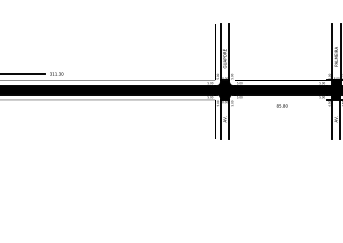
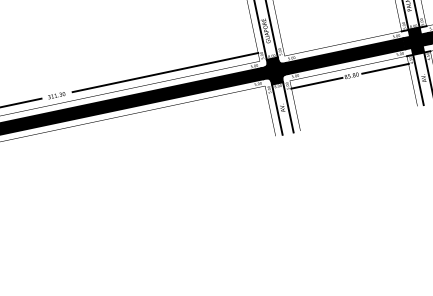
line: (142, 73) -> (165, 71), added
line: (254, 106) -> (316, 83), added
line: (308, 106) -> (385, 69), added

